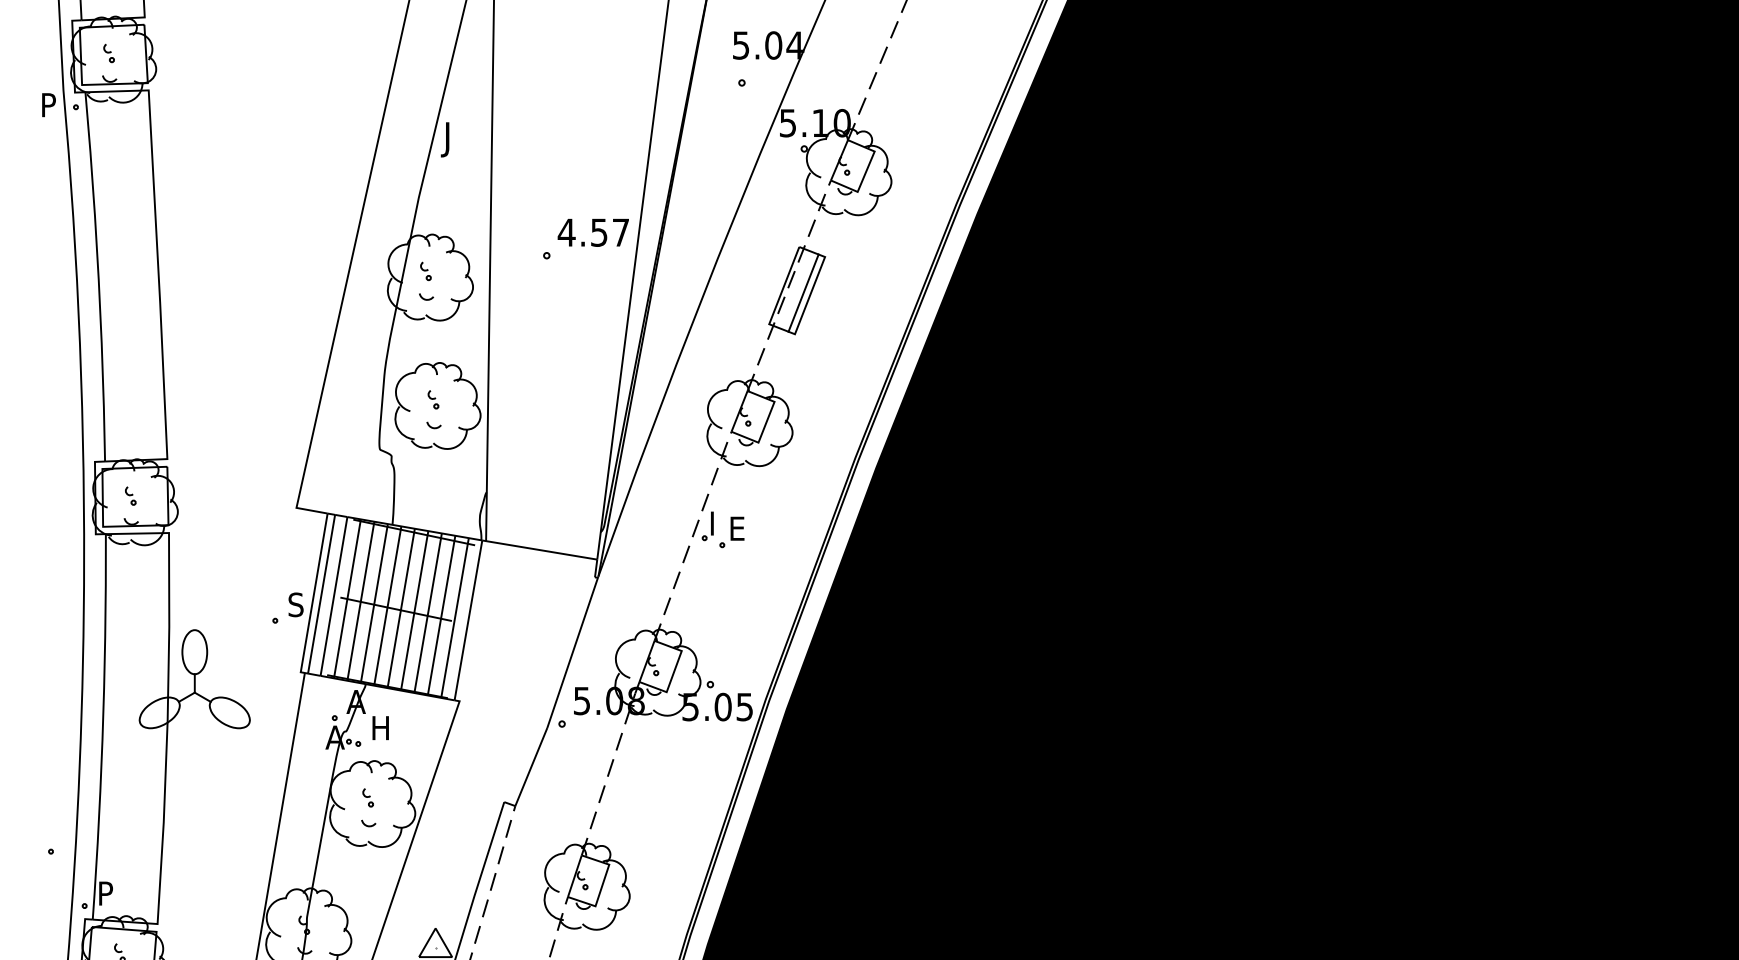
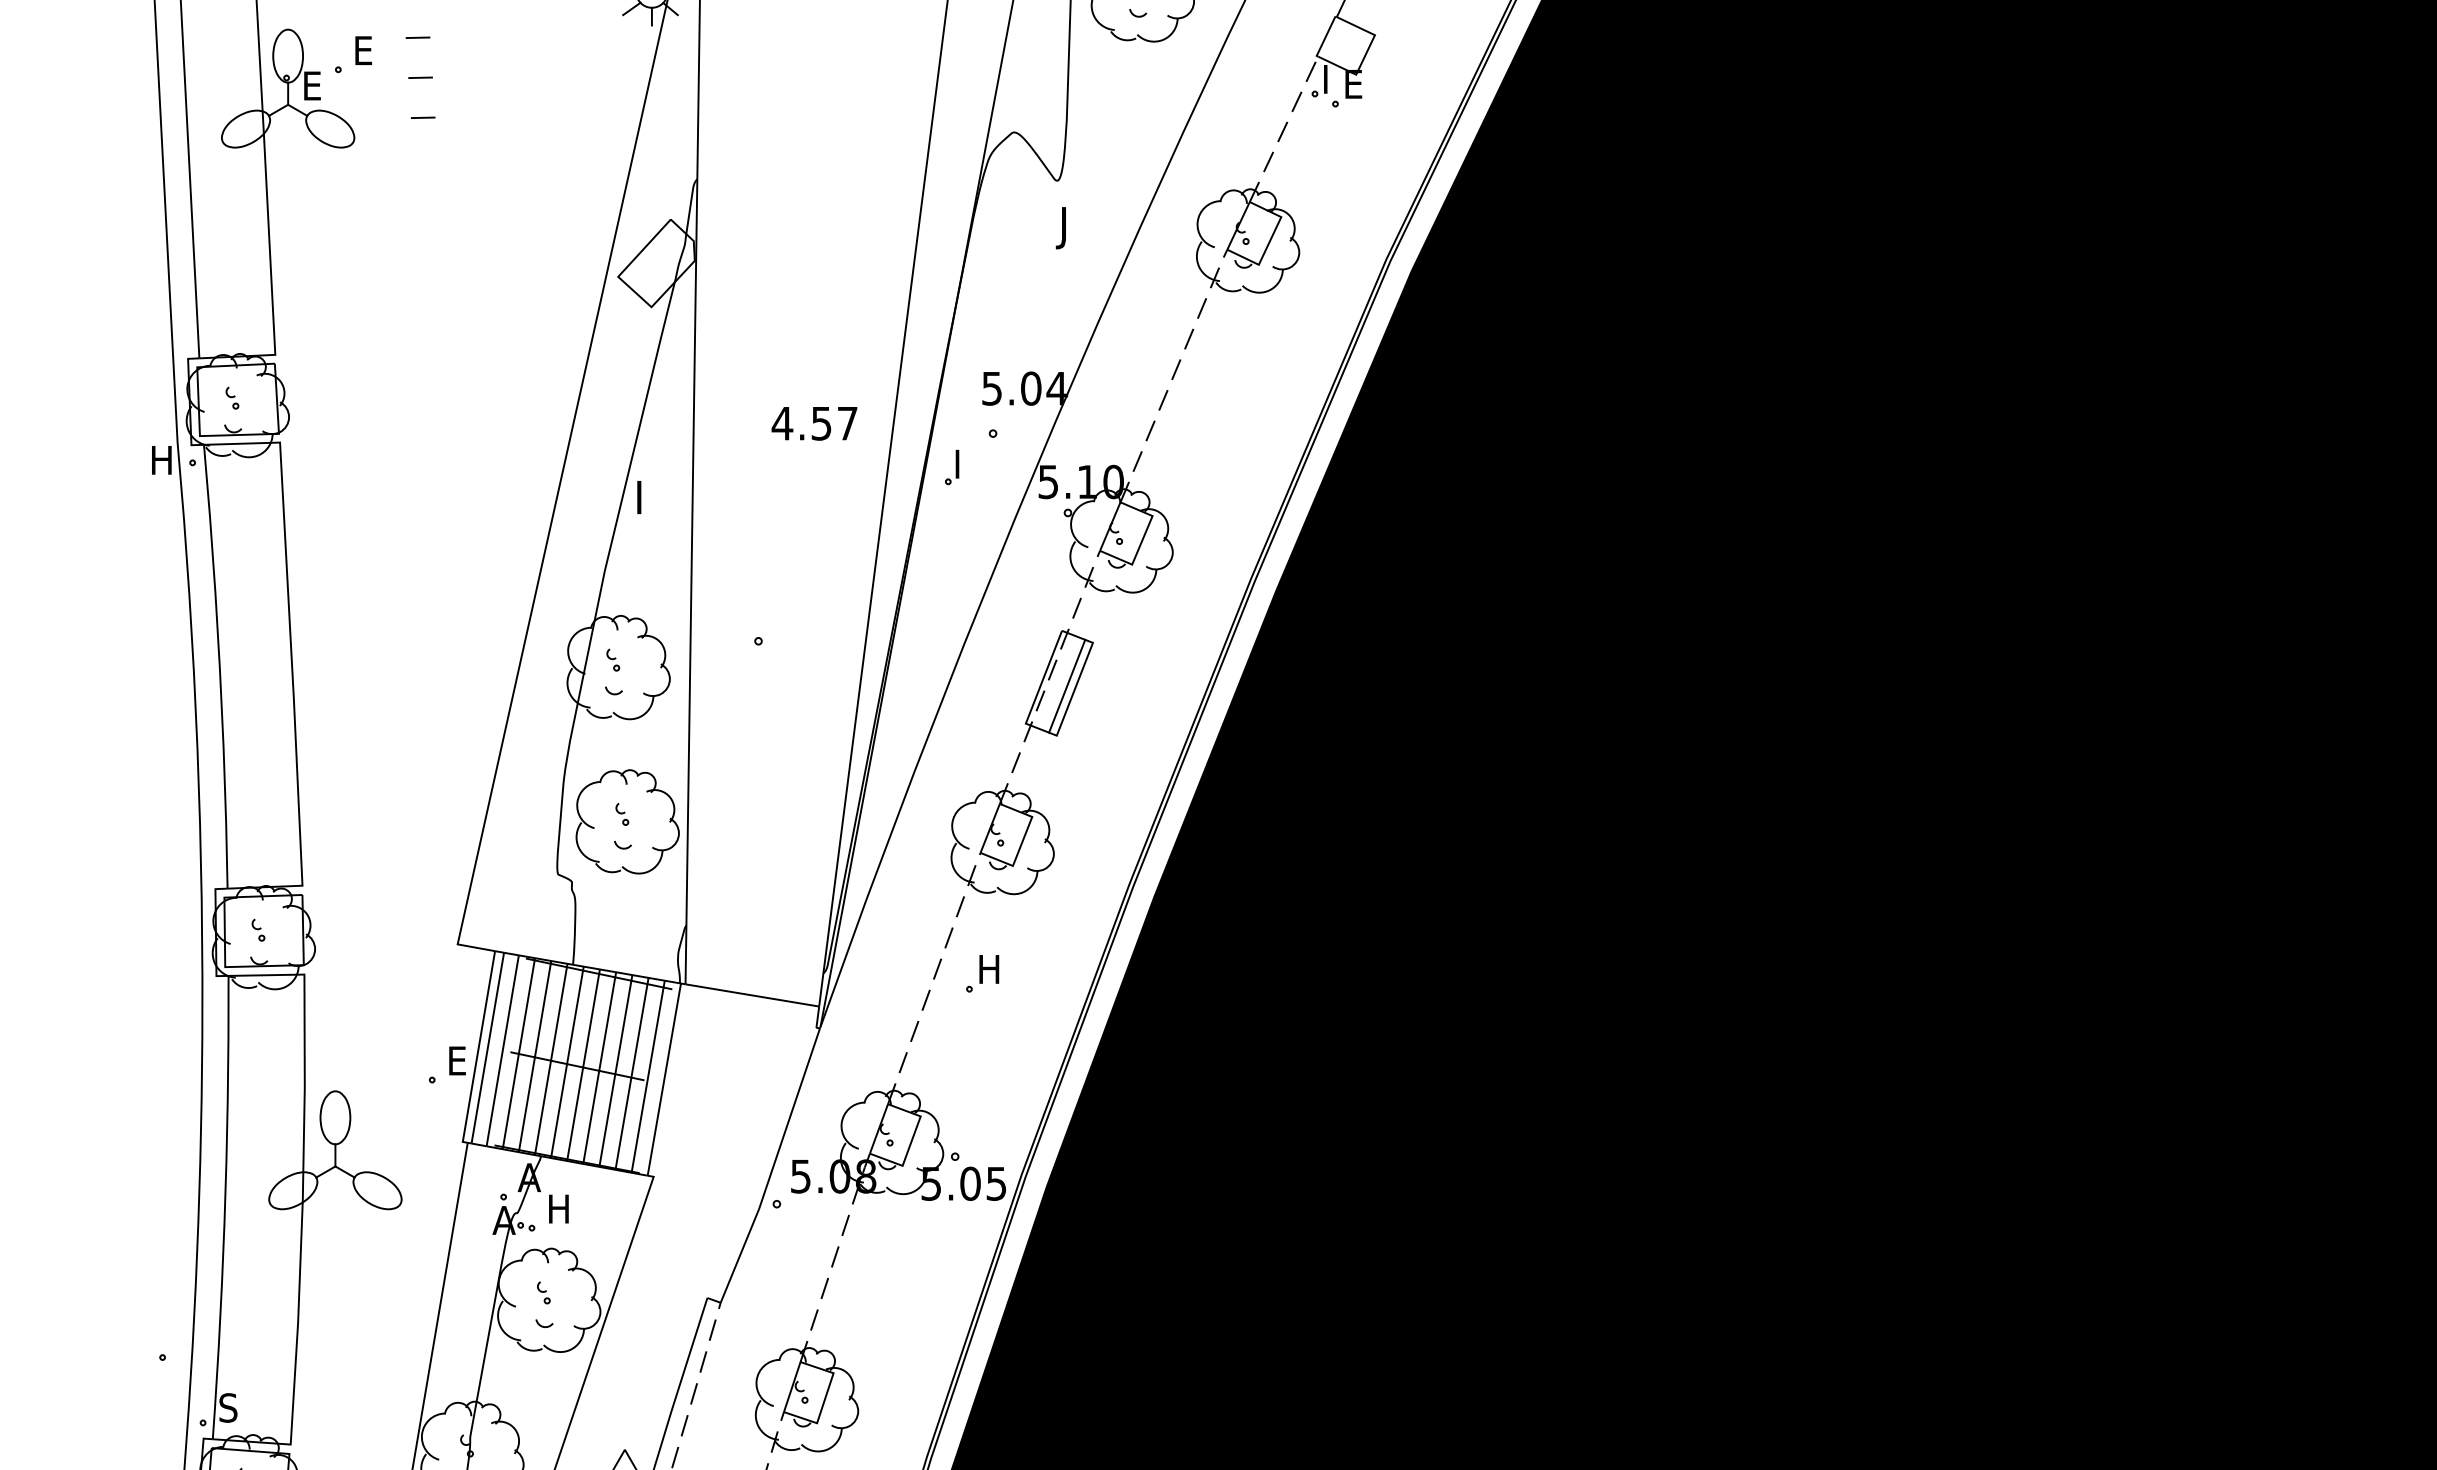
text: (51, 105) -> (163, 460), P -> H
text: (445, 153) -> (636, 518), J -> I
text: (593, 232) -> (814, 423), moved
part: (708, 526) -> (952, 467), moved
text: (740, 528) -> (991, 969), E -> H
text: (296, 604) -> (457, 1060), S -> E
text: (105, 893) -> (228, 1407), P -> S

